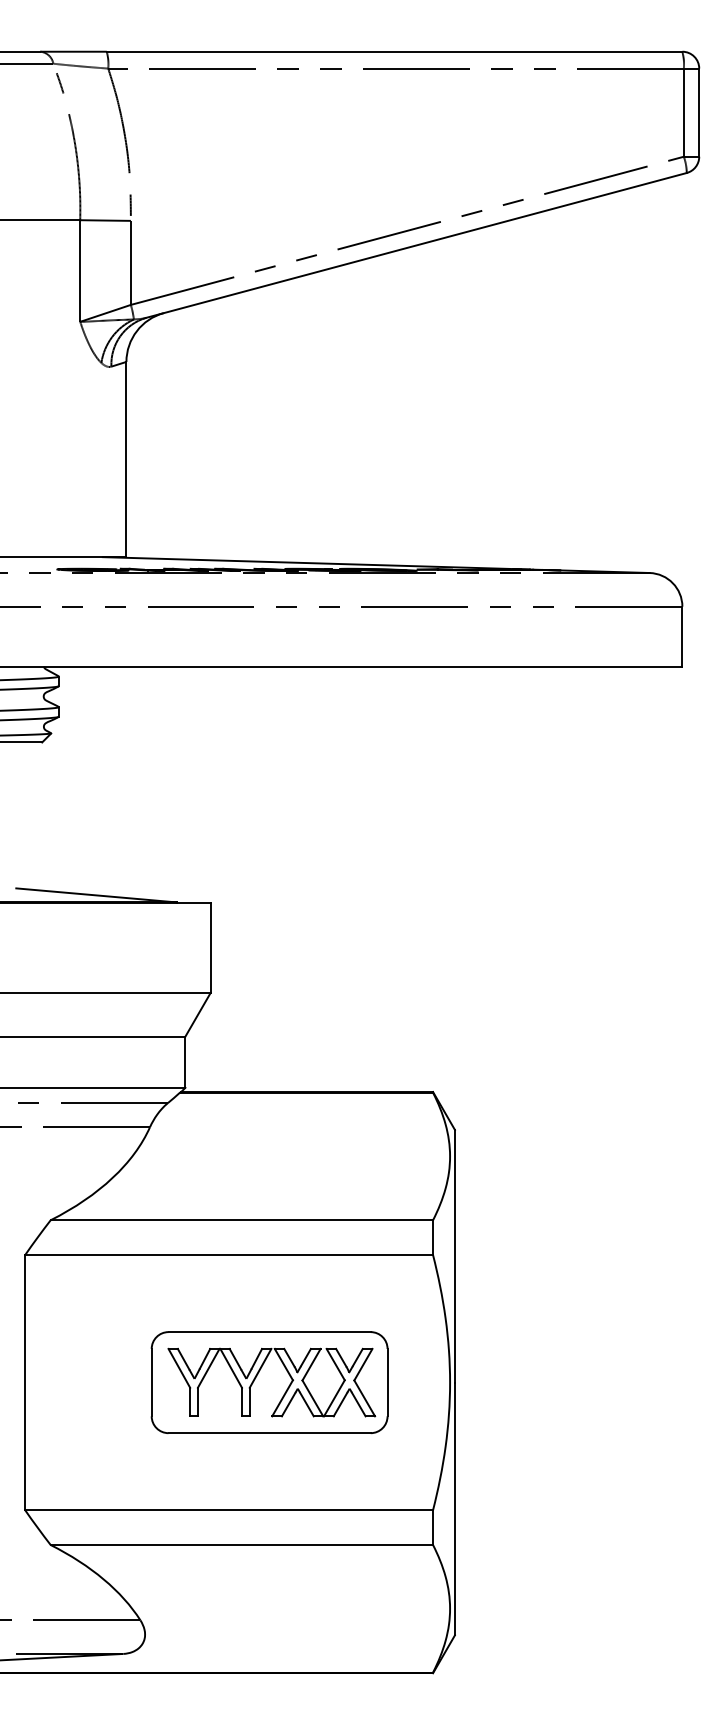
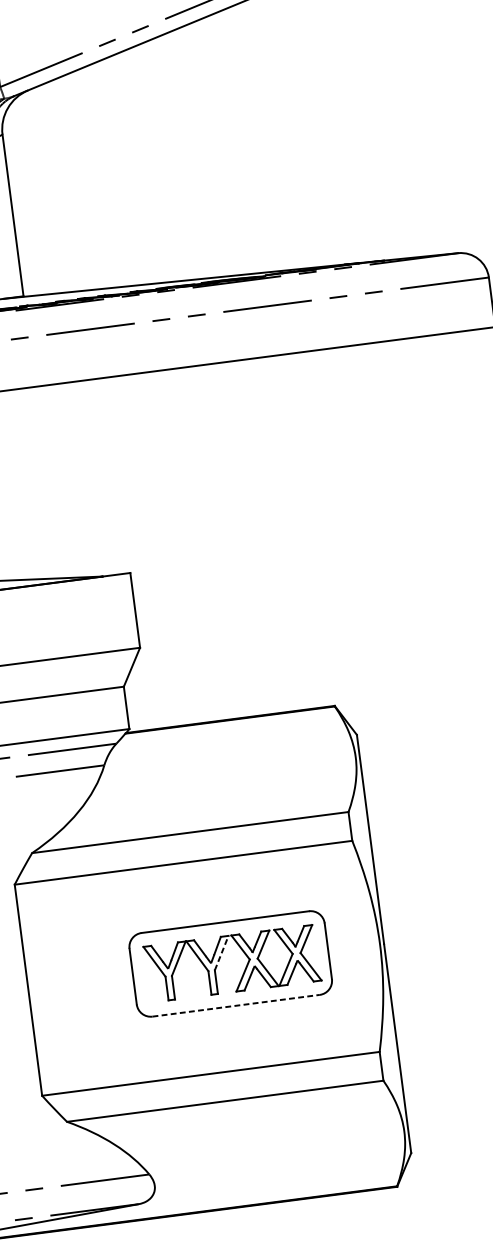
line: (260, 1367) -> (221, 952), solid -> dashed
line: (270, 1433) -> (236, 1005), solid -> dashed

